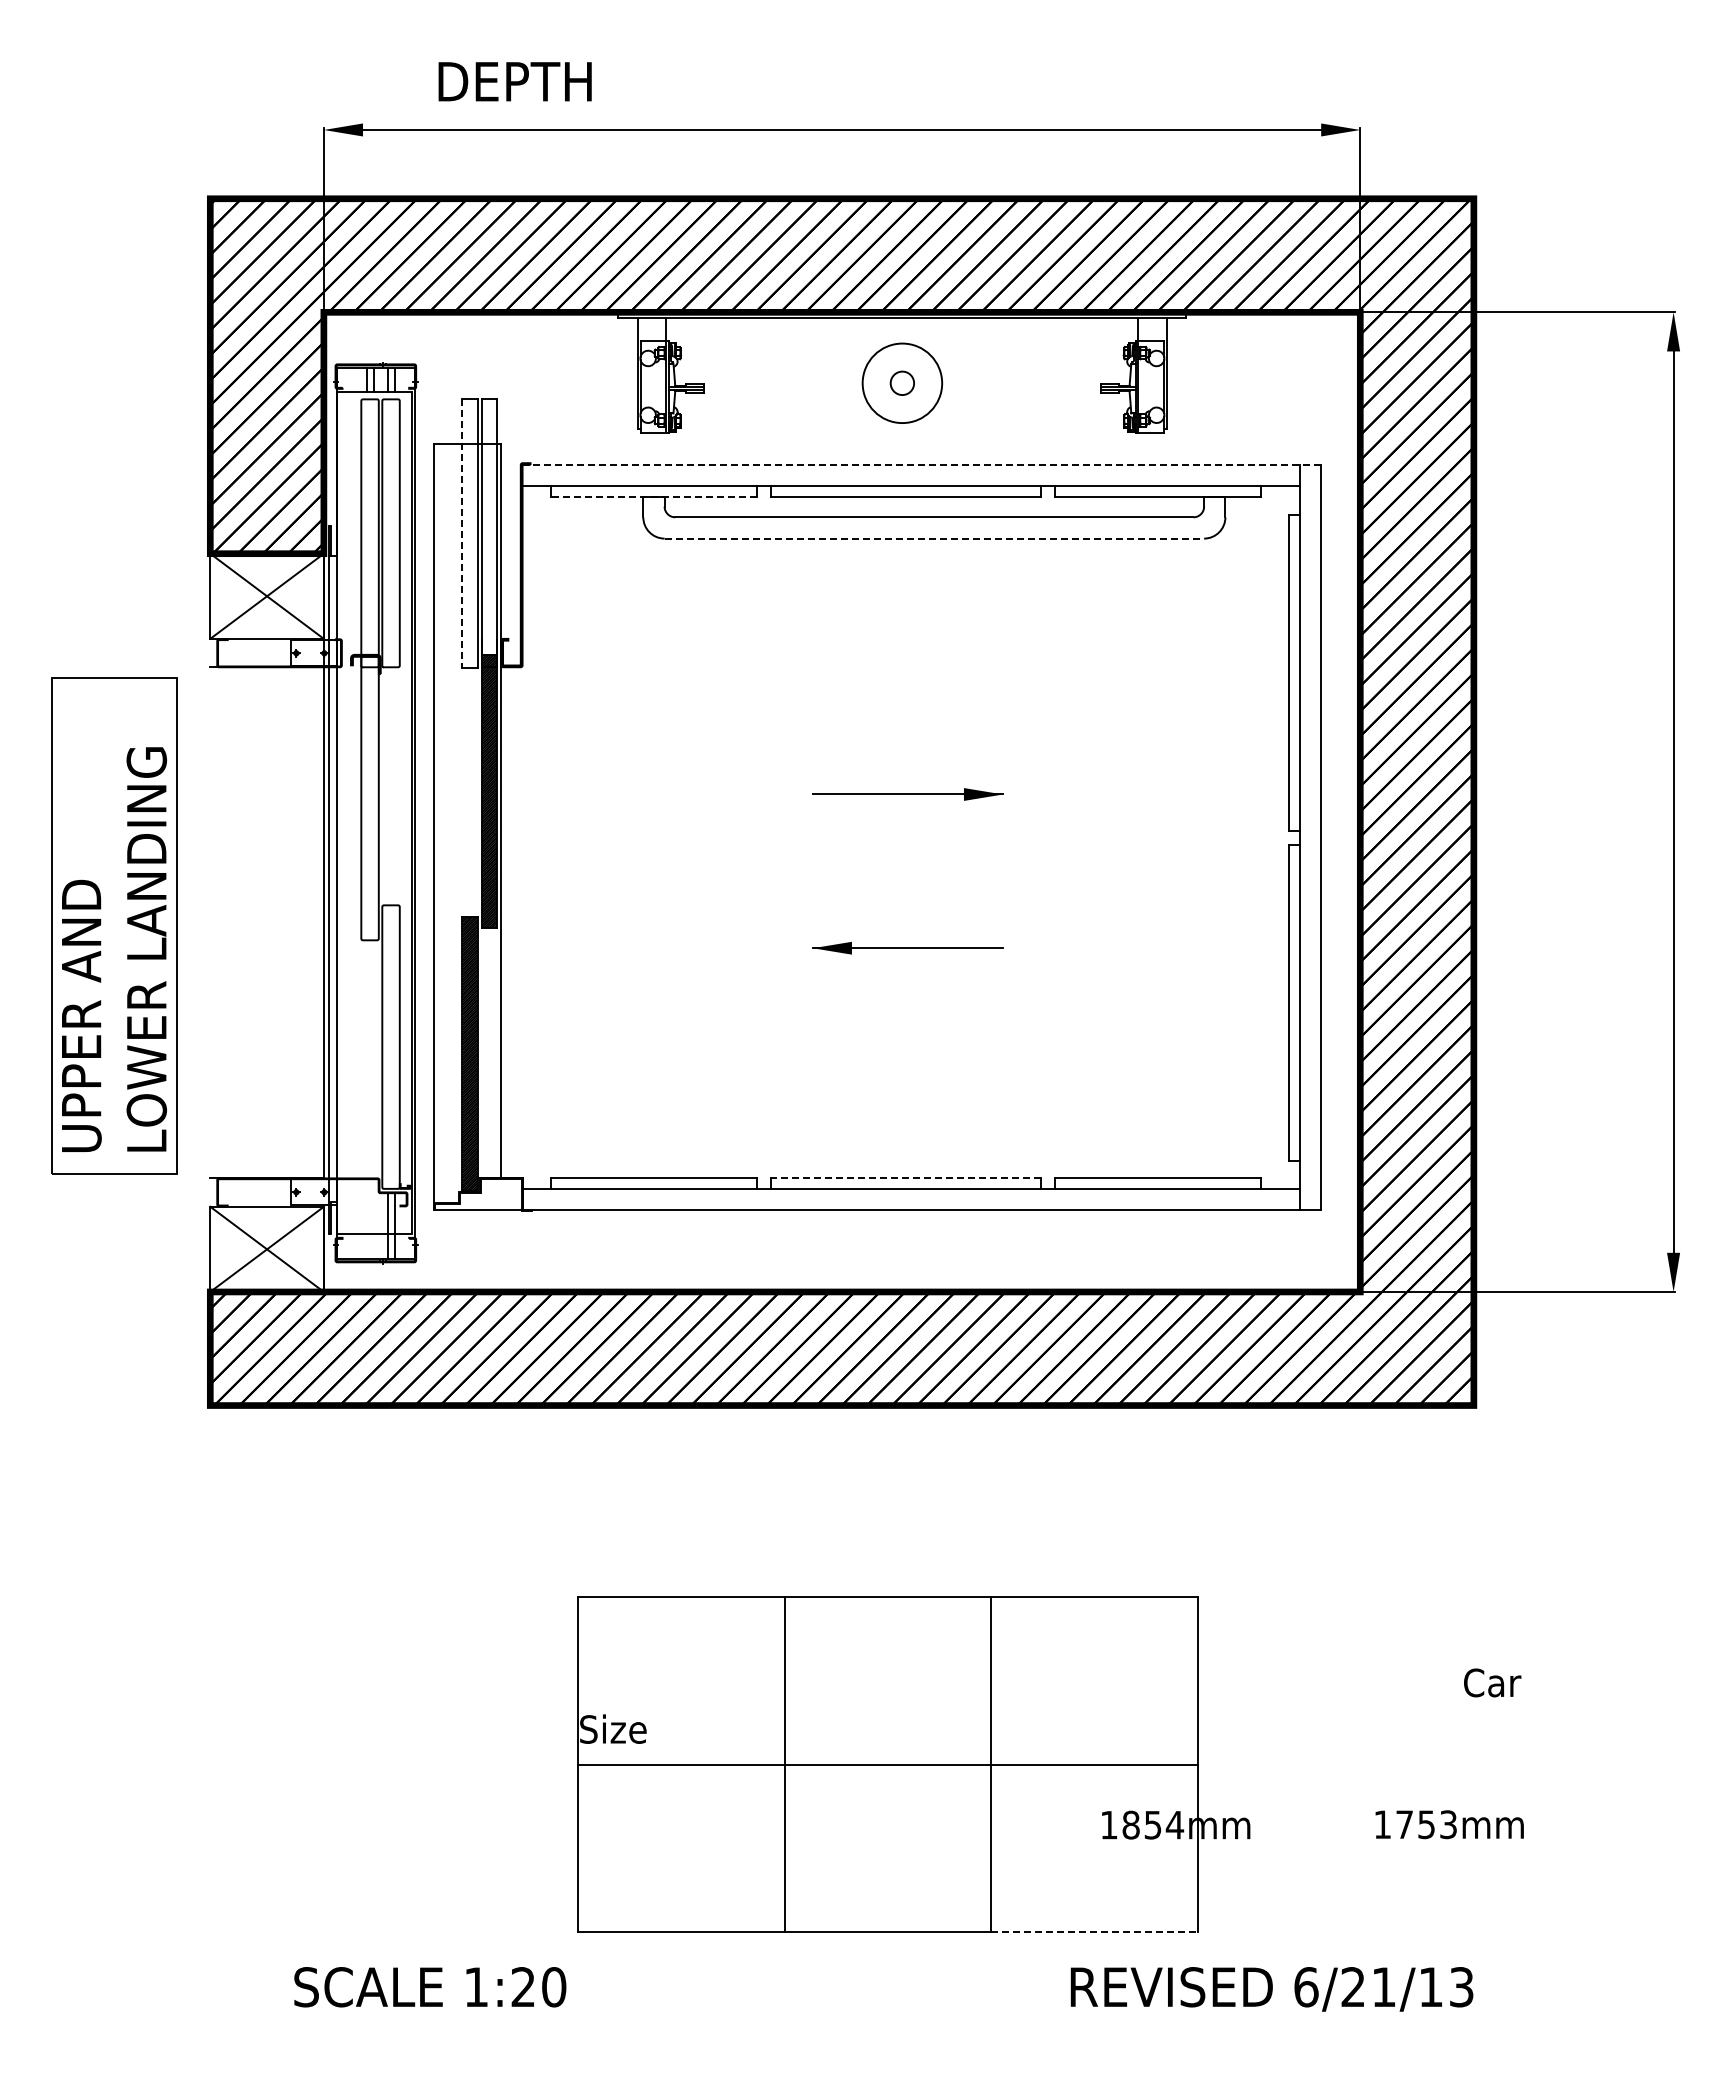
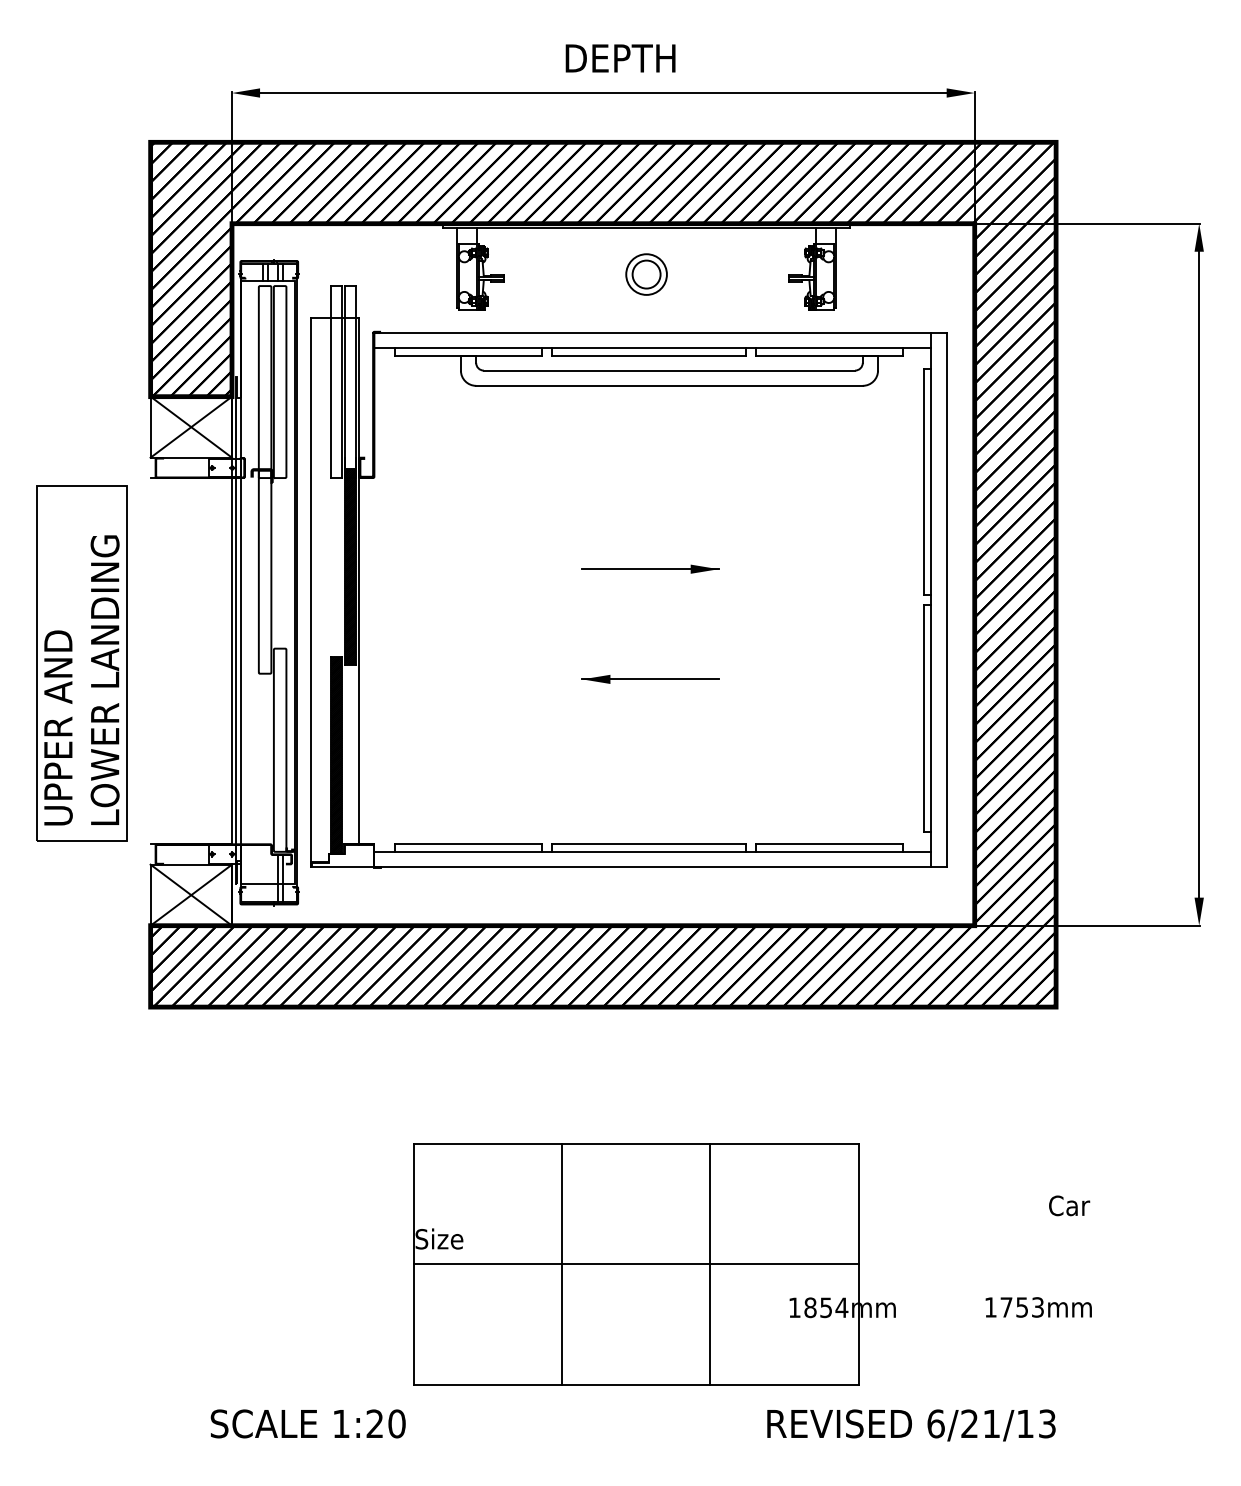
text: (514, 81) -> (620, 58), moved
circle: (901, 382) -> (645, 273), size x1.67
circle: (902, 382) -> (646, 273), size x0.71
line: (920, 464) -> (659, 332), dashed -> solid
line: (653, 496) -> (468, 355), dashed -> solid
line: (462, 533) -> (331, 382), dashed -> solid
line: (934, 538) -> (669, 385), dashed -> solid
line: (905, 1178) -> (648, 844), dashed -> solid
line: (1095, 1932) -> (784, 1384), dashed -> solid

